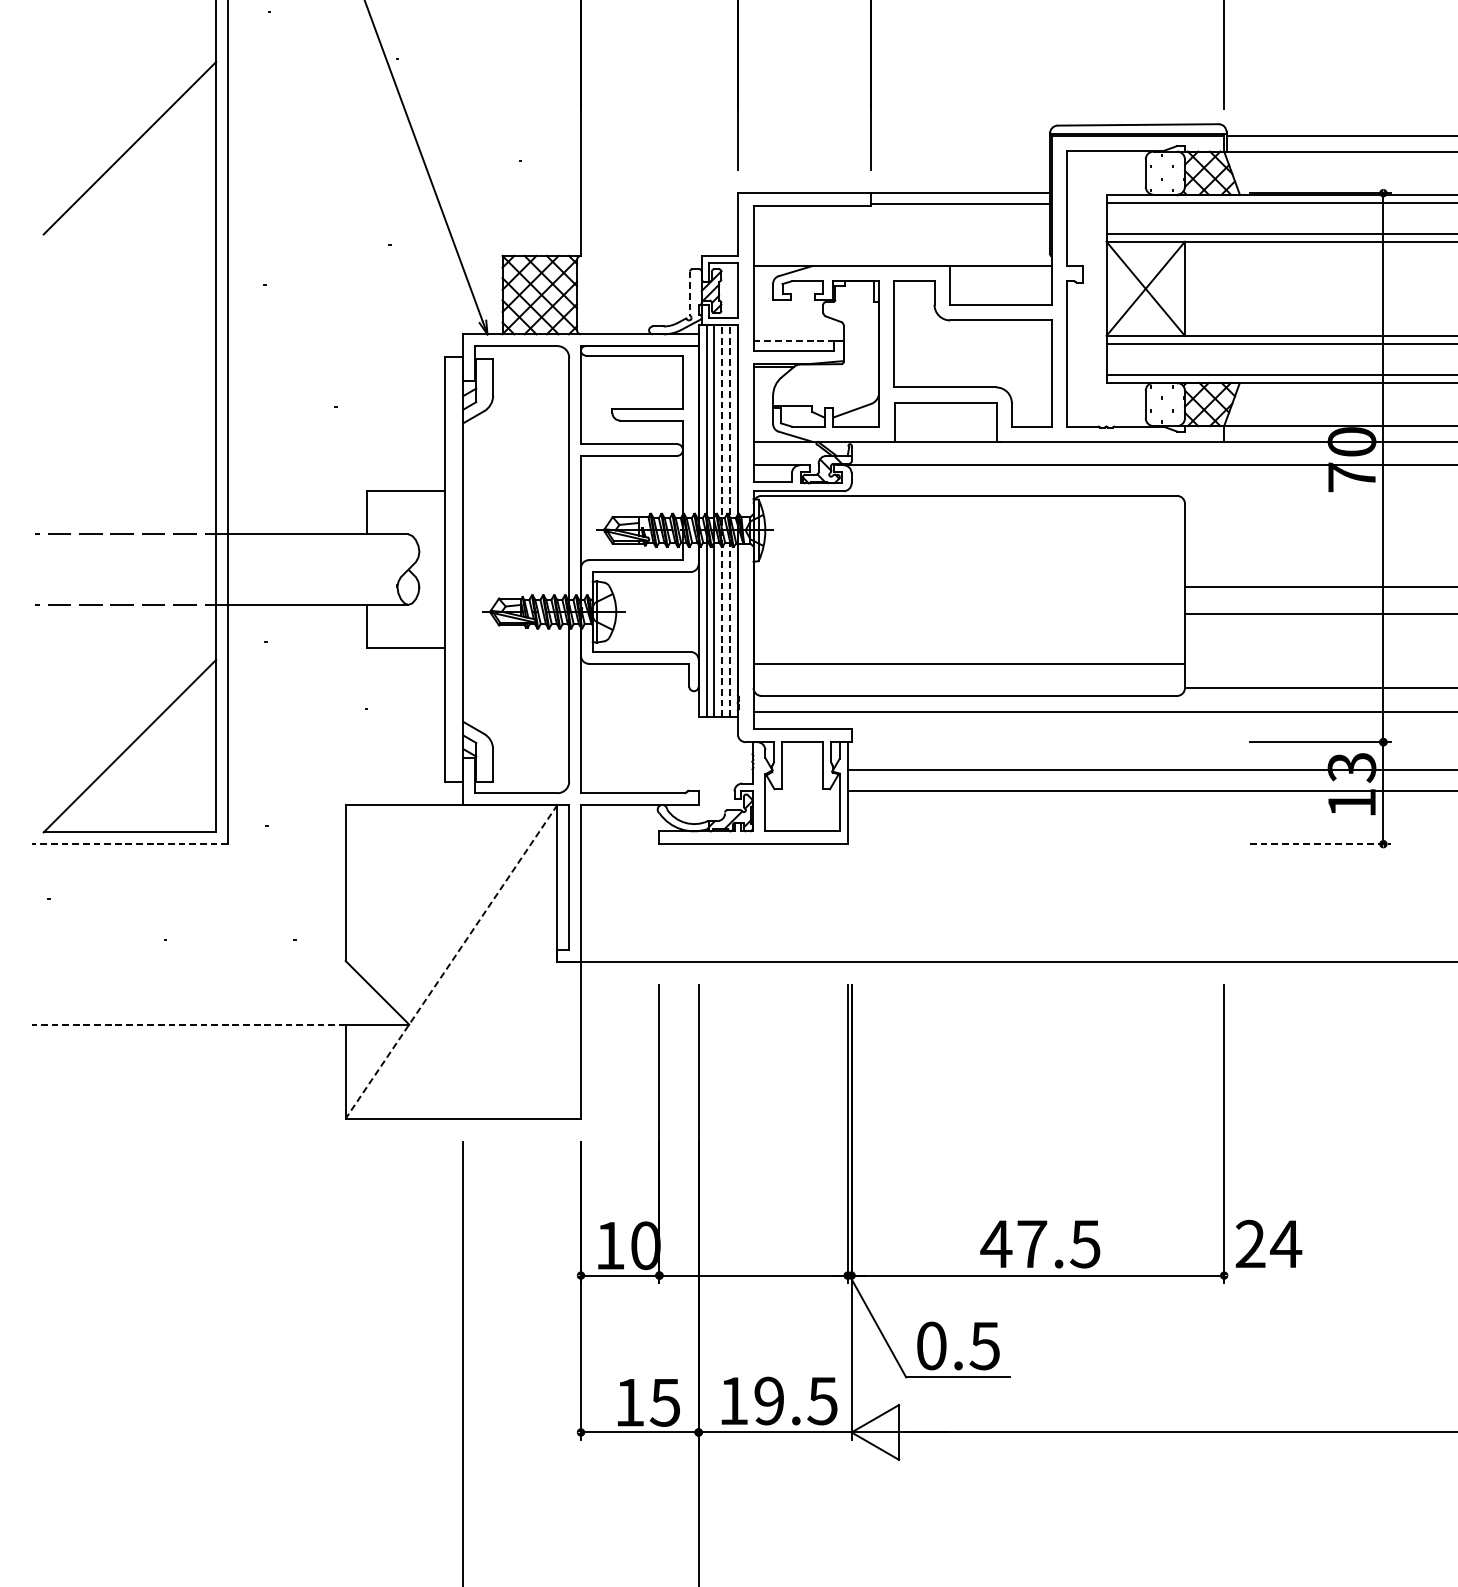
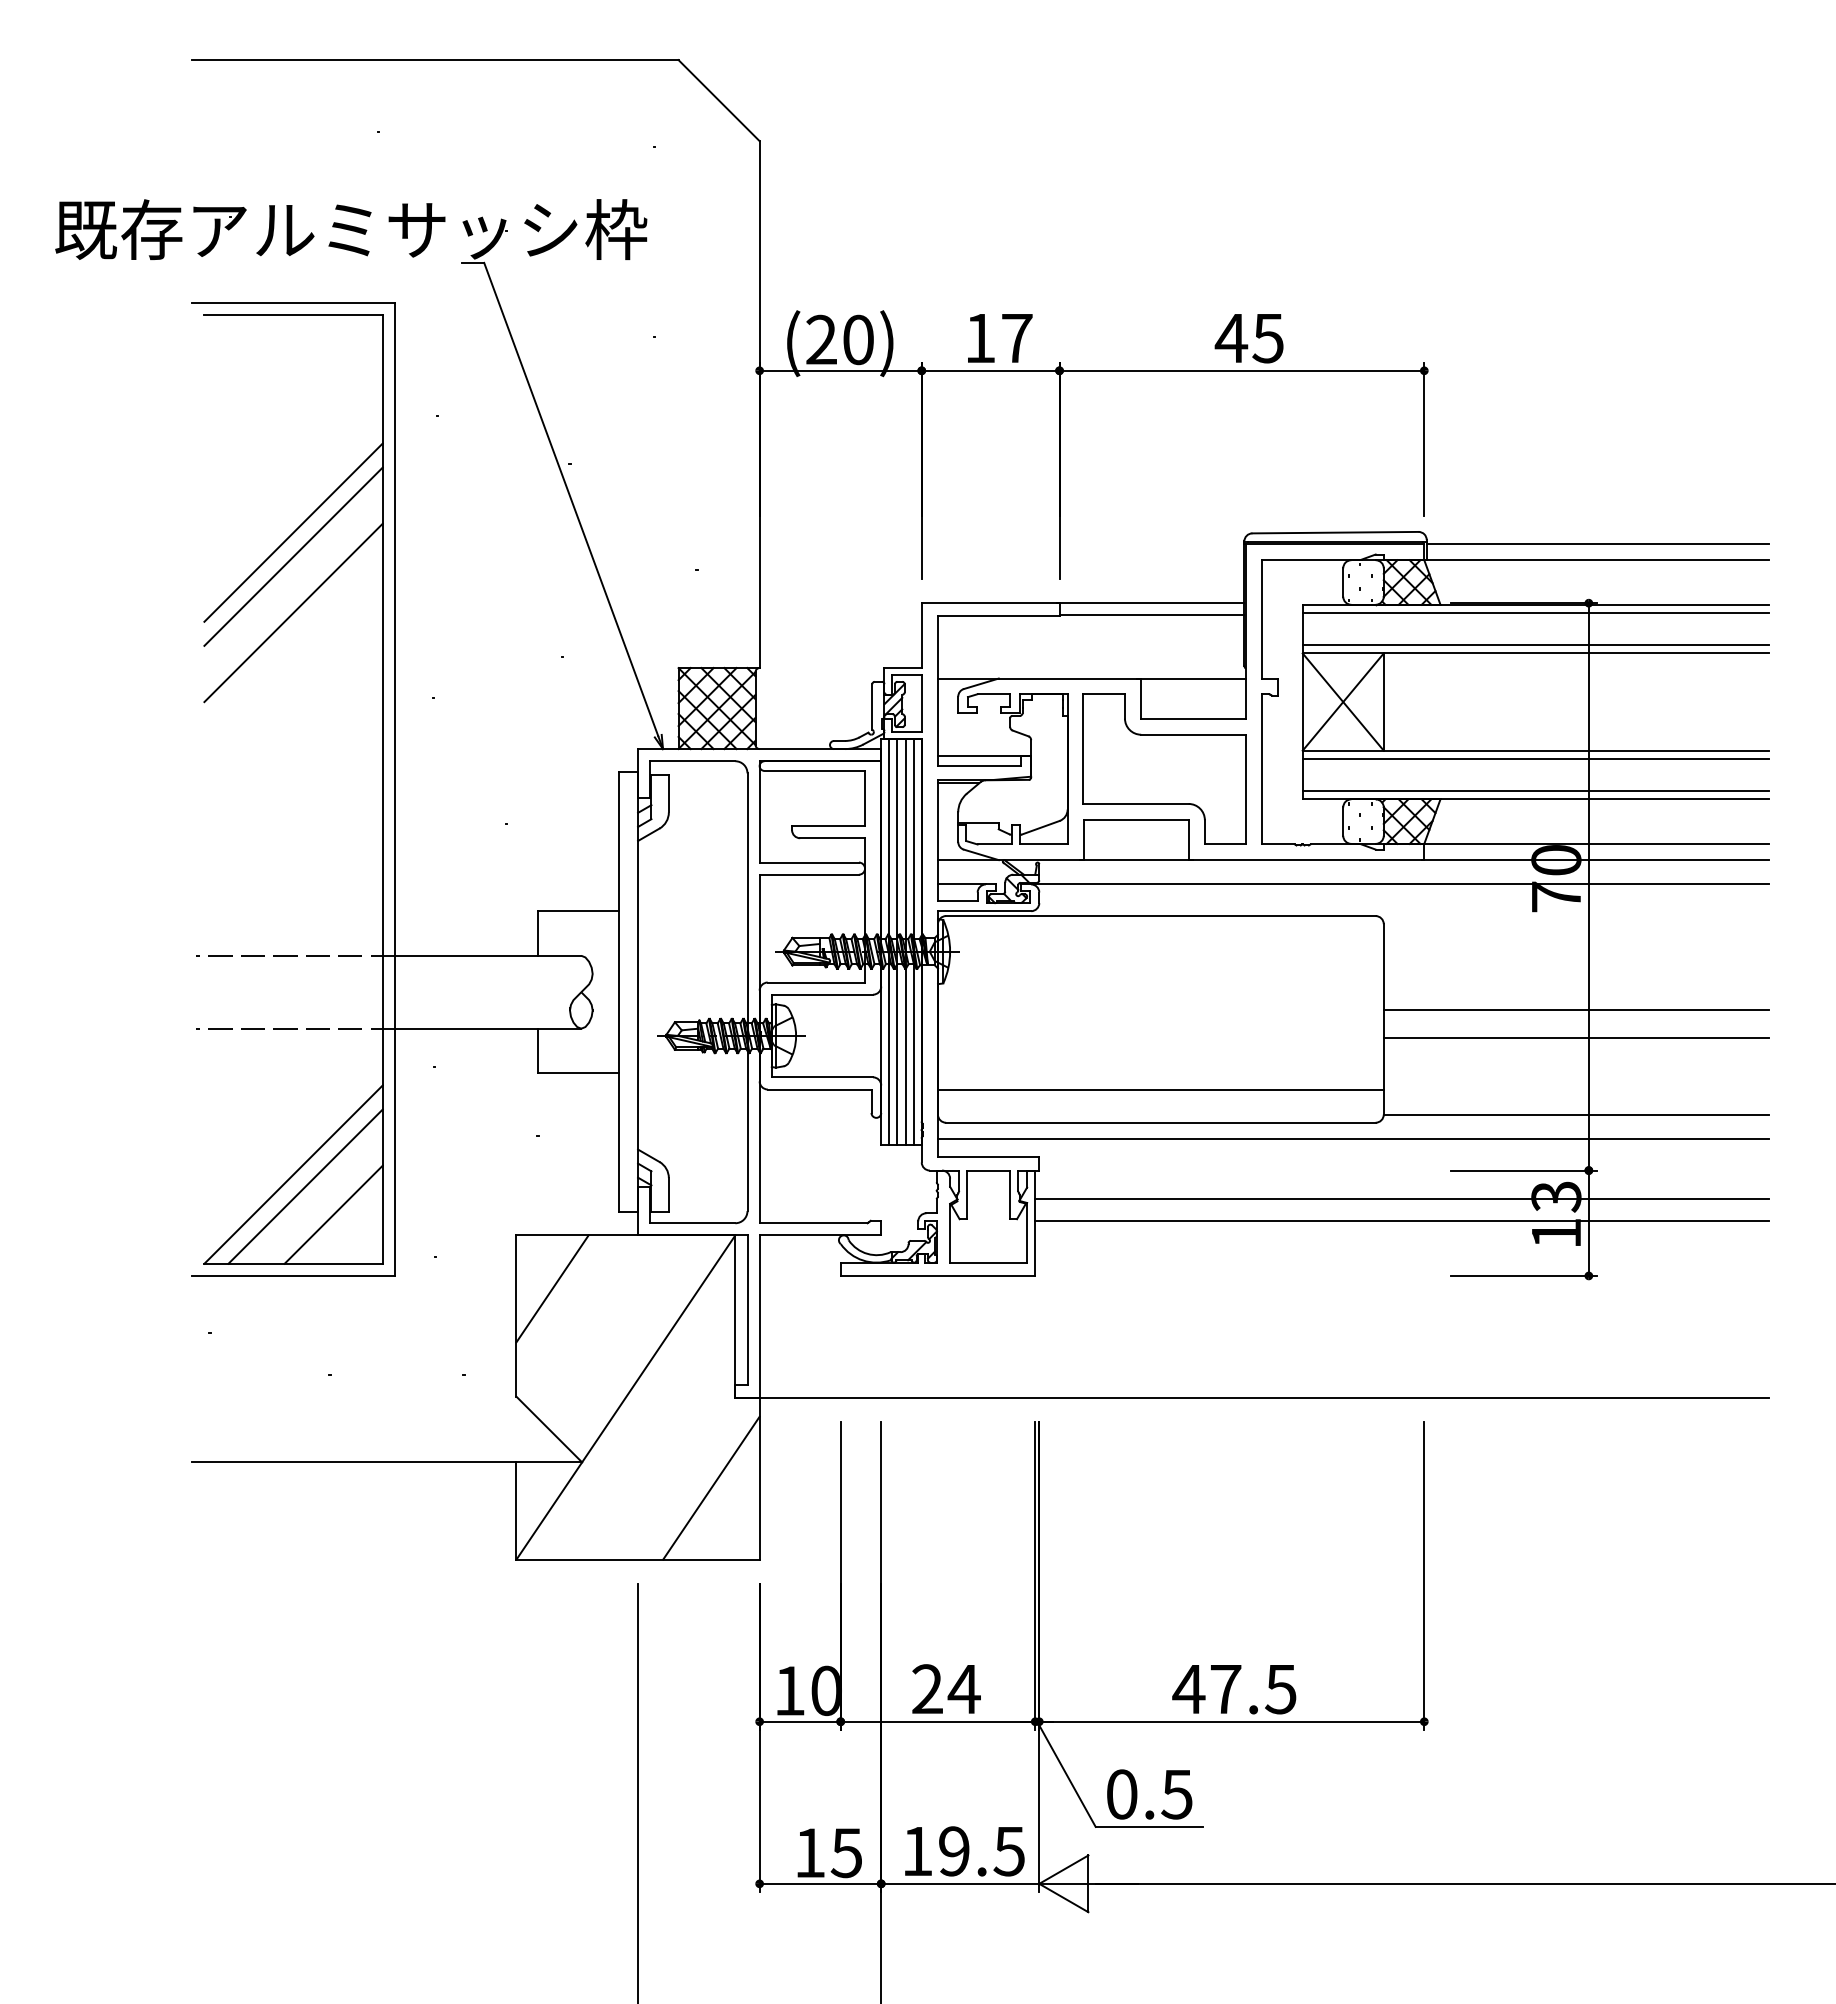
line: (129, 124) -> (293, 532), added
line: (129, 202) -> (293, 612), added
line: (690, 293) -> (872, 706), dashed -> solid
line: (798, 340) -> (984, 755), dashed -> solid
line: (722, 520) -> (905, 941), dashed -> solid
line: (729, 520) -> (913, 941), dashed -> solid
line: (141, 757) -> (305, 1186), added
line: (168, 784) -> (333, 1214), added
line: (129, 843) -> (293, 1275), dashed -> solid
line: (1321, 843) -> (1524, 1275), dashed -> solid
line: (380, 856) -> (552, 1288), added
line: (451, 961) -> (625, 1397), dashed -> solid
line: (187, 1024) -> (353, 1462), dashed -> solid
line: (534, 1048) -> (711, 1487), added
text: (1268, 1243) -> (946, 1688), moved

